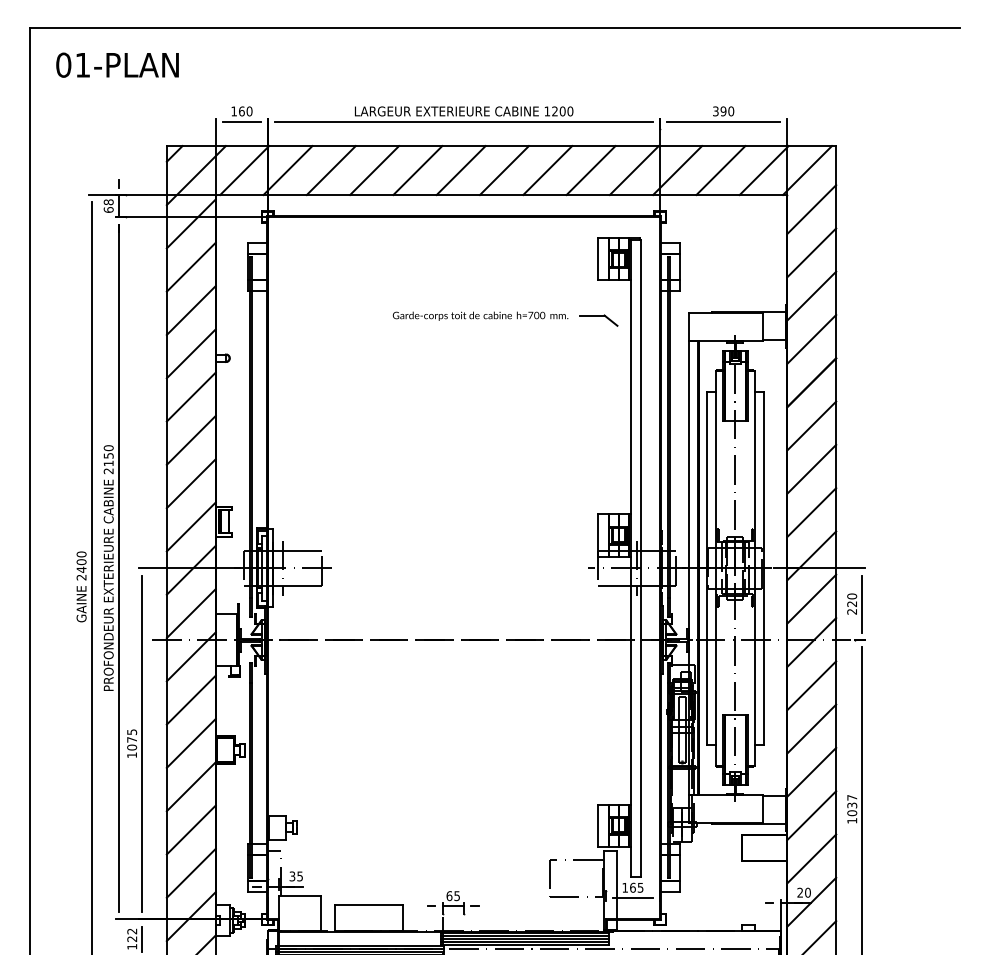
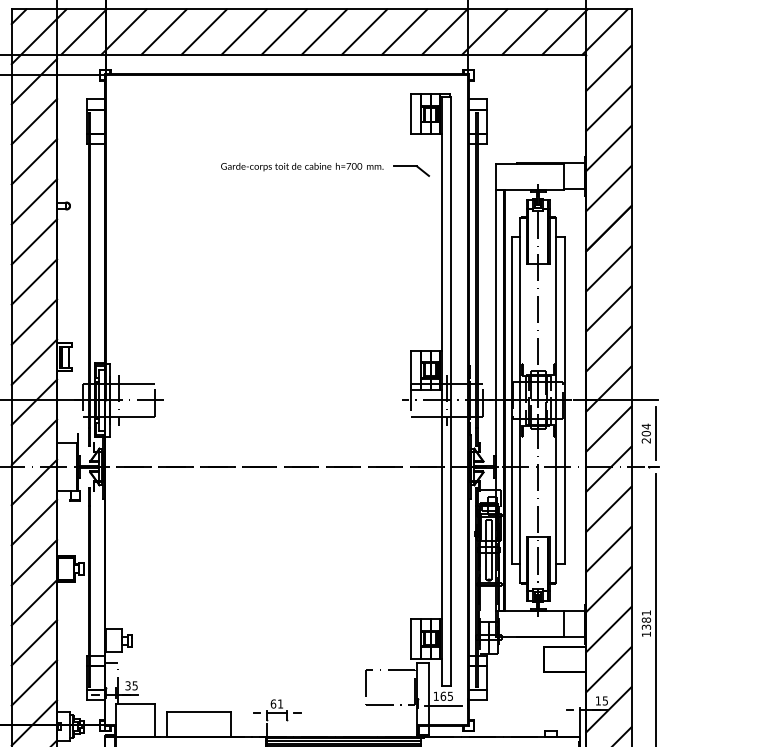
text: (852, 600) -> (646, 430), 220 -> 204
text: (852, 805) -> (646, 620), 1037 -> 1381
text: (803, 892) -> (601, 700), 20 -> 15
text: (456, 896) -> (279, 704), 65 -> 61

